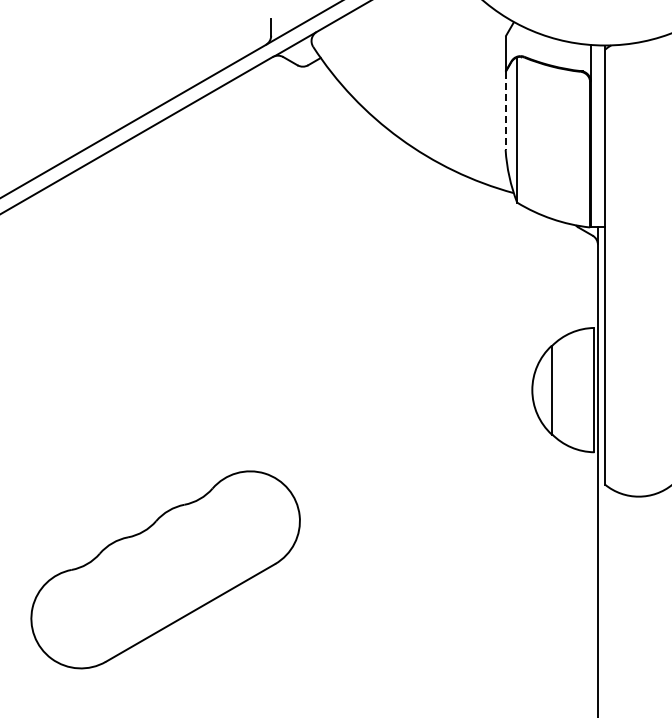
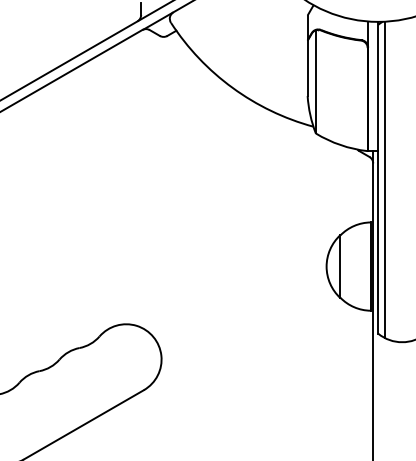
line: (505, 111) -> (307, 68), dashed -> solid
line: (613, 267) -> (384, 179), added

